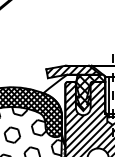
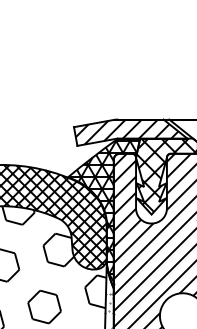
hatch: (60, 109) -> (103, 211), added

